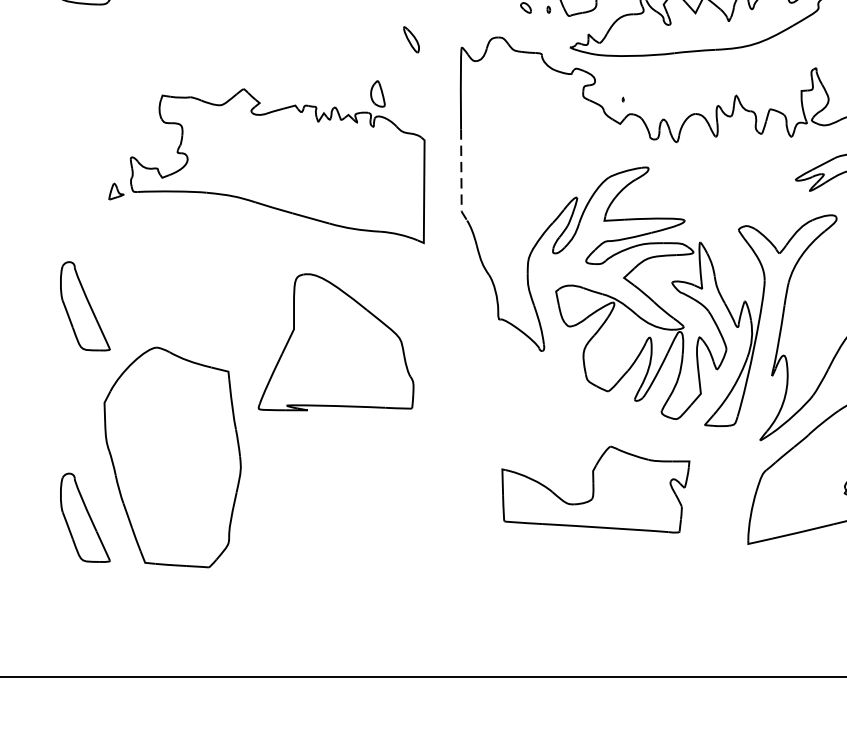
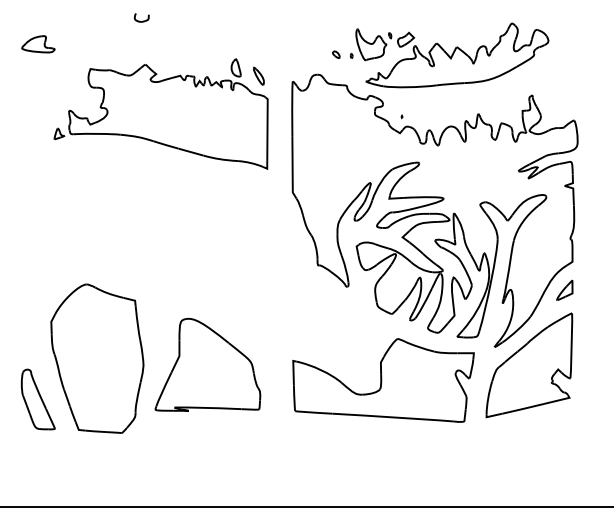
part: (266, 161) -> (160, 113), moved
line: (461, 177) -> (292, 169), dashed -> solid
part: (84, 306) -> (37, 256), removed
part: (335, 341) -> (207, 364), moved
part: (595, 489) -> (383, 380), size x1.43

